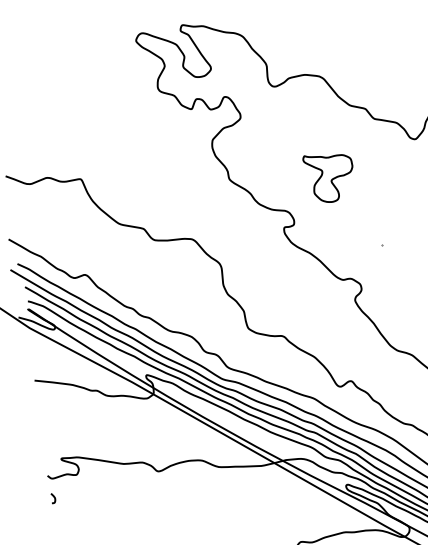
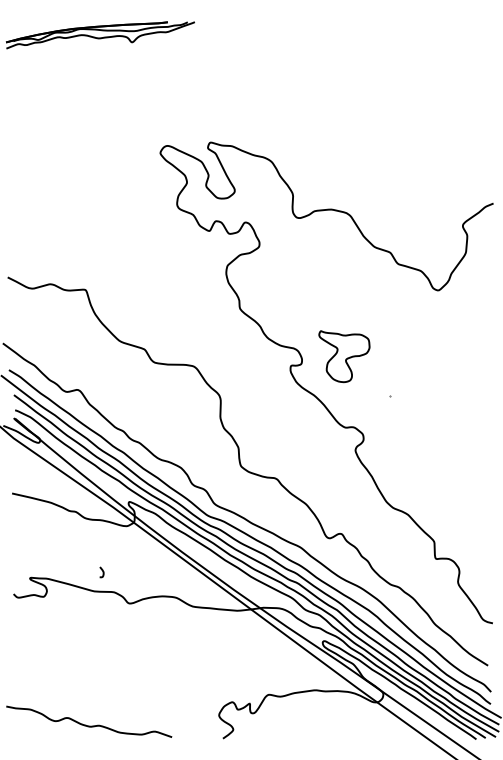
part: (329, 177) -> (344, 356), moved
curve: (54, 498) -> (102, 572), moved

